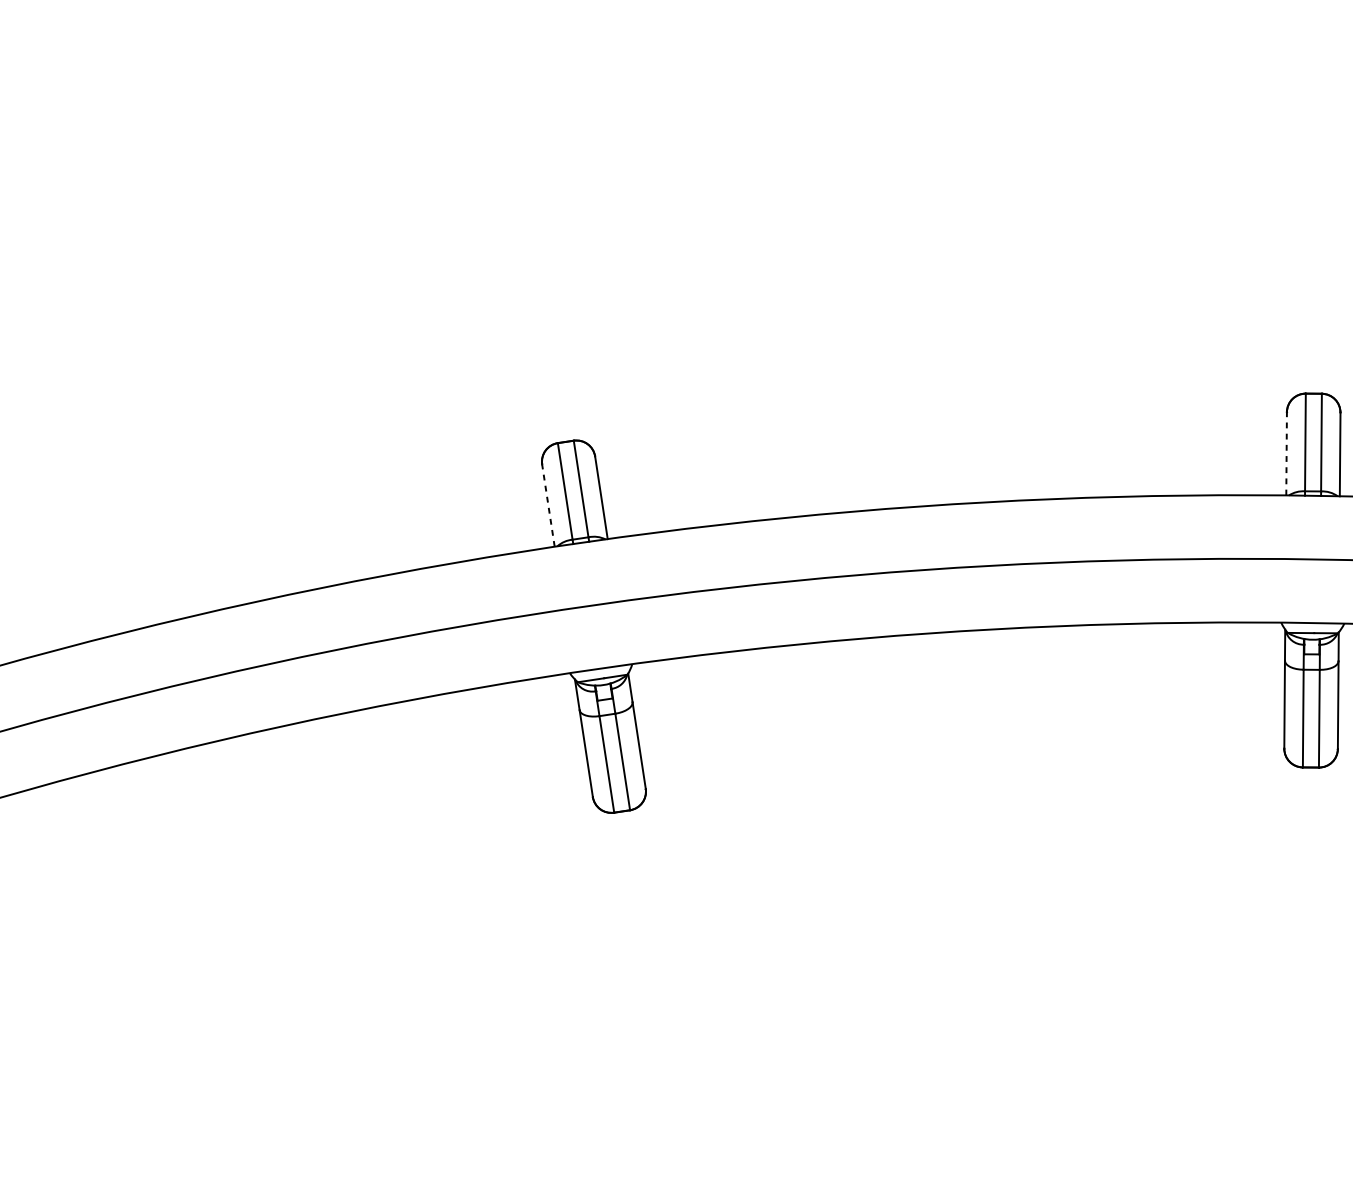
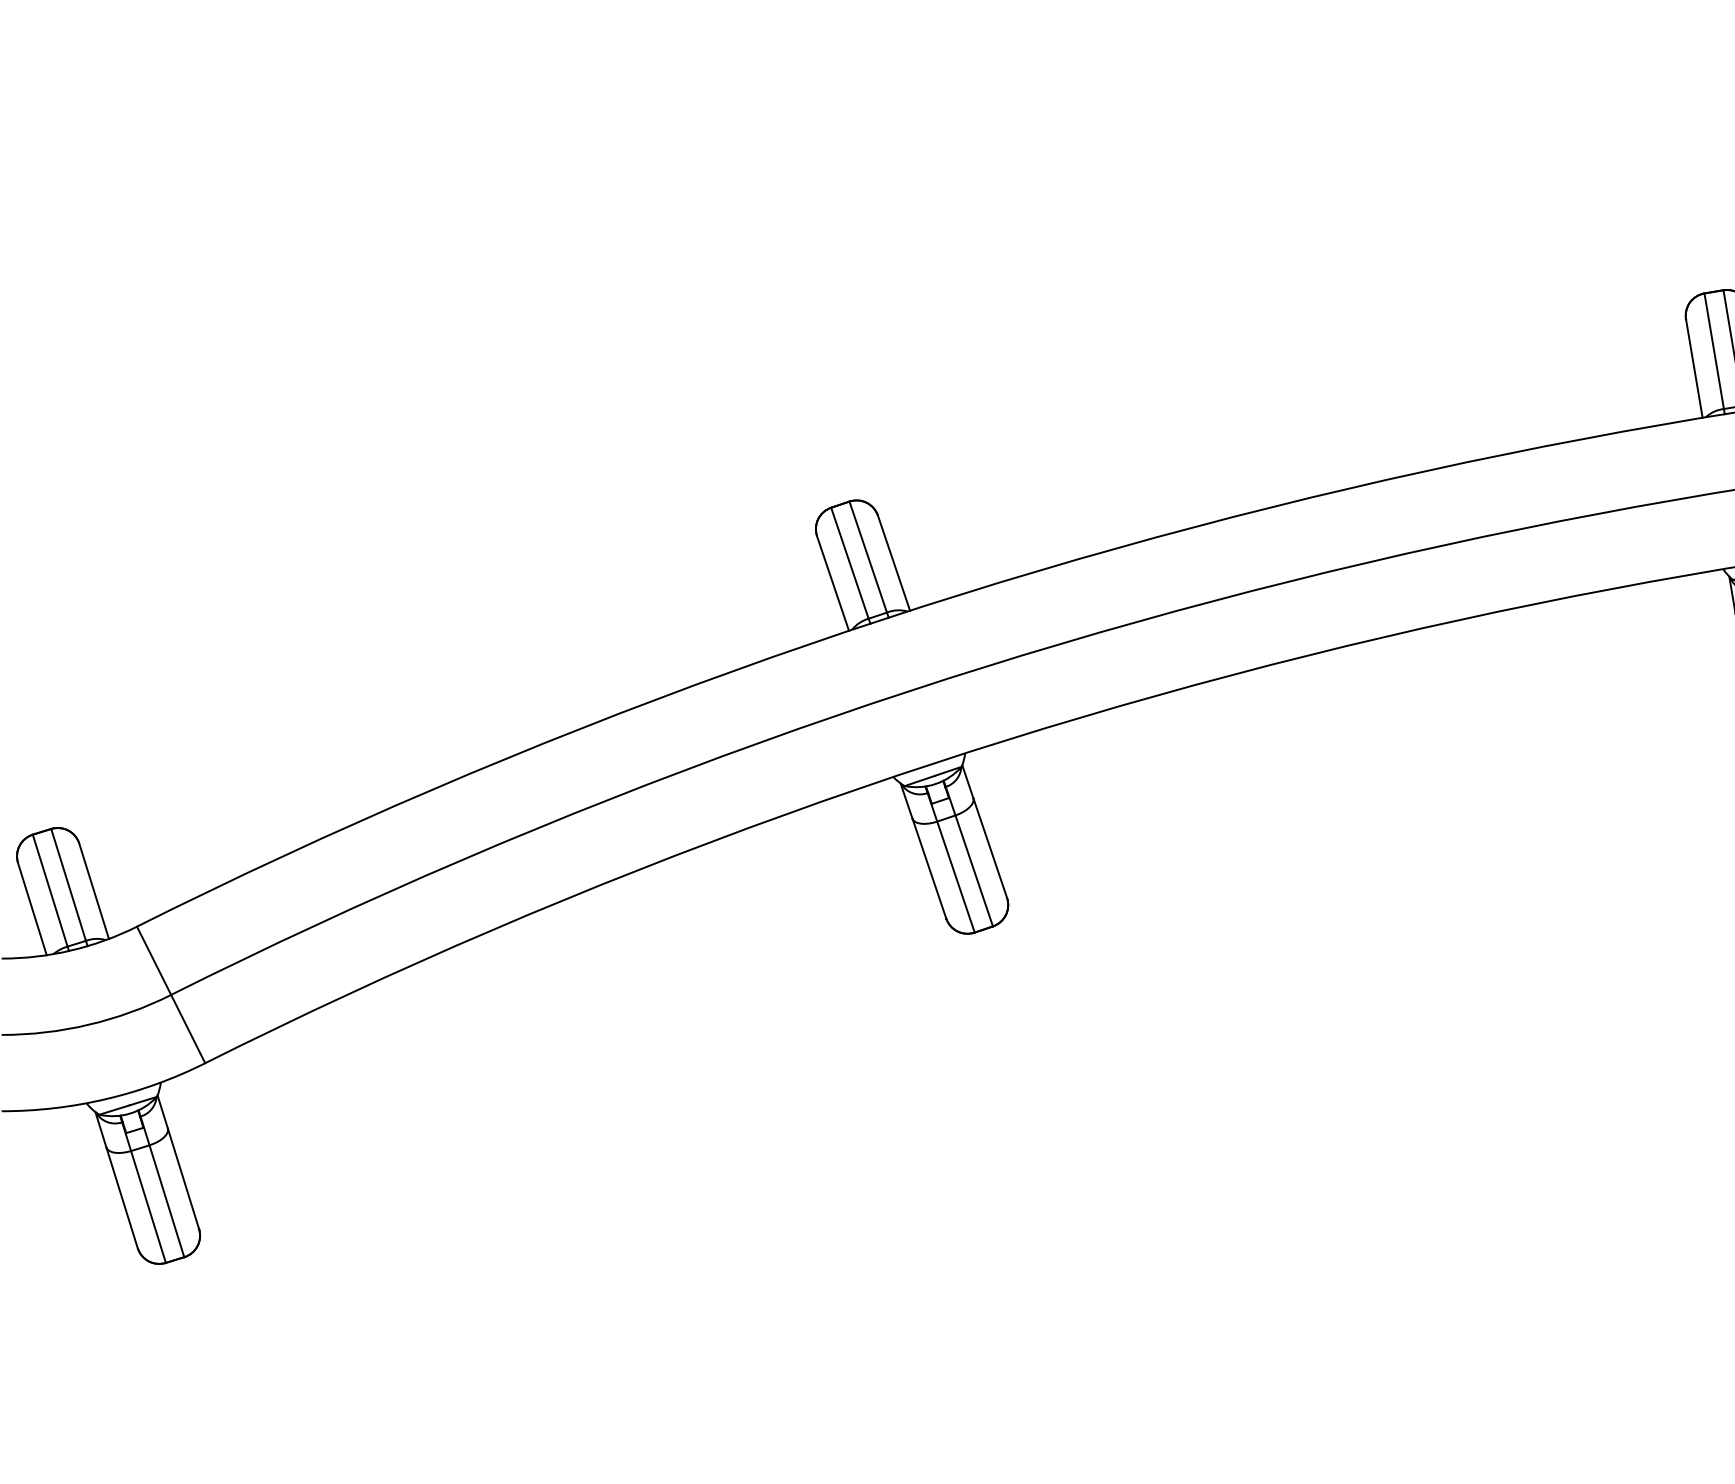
line: (1286, 453) -> (1694, 368), dashed -> solid
line: (548, 505) -> (833, 583), dashed -> solid

